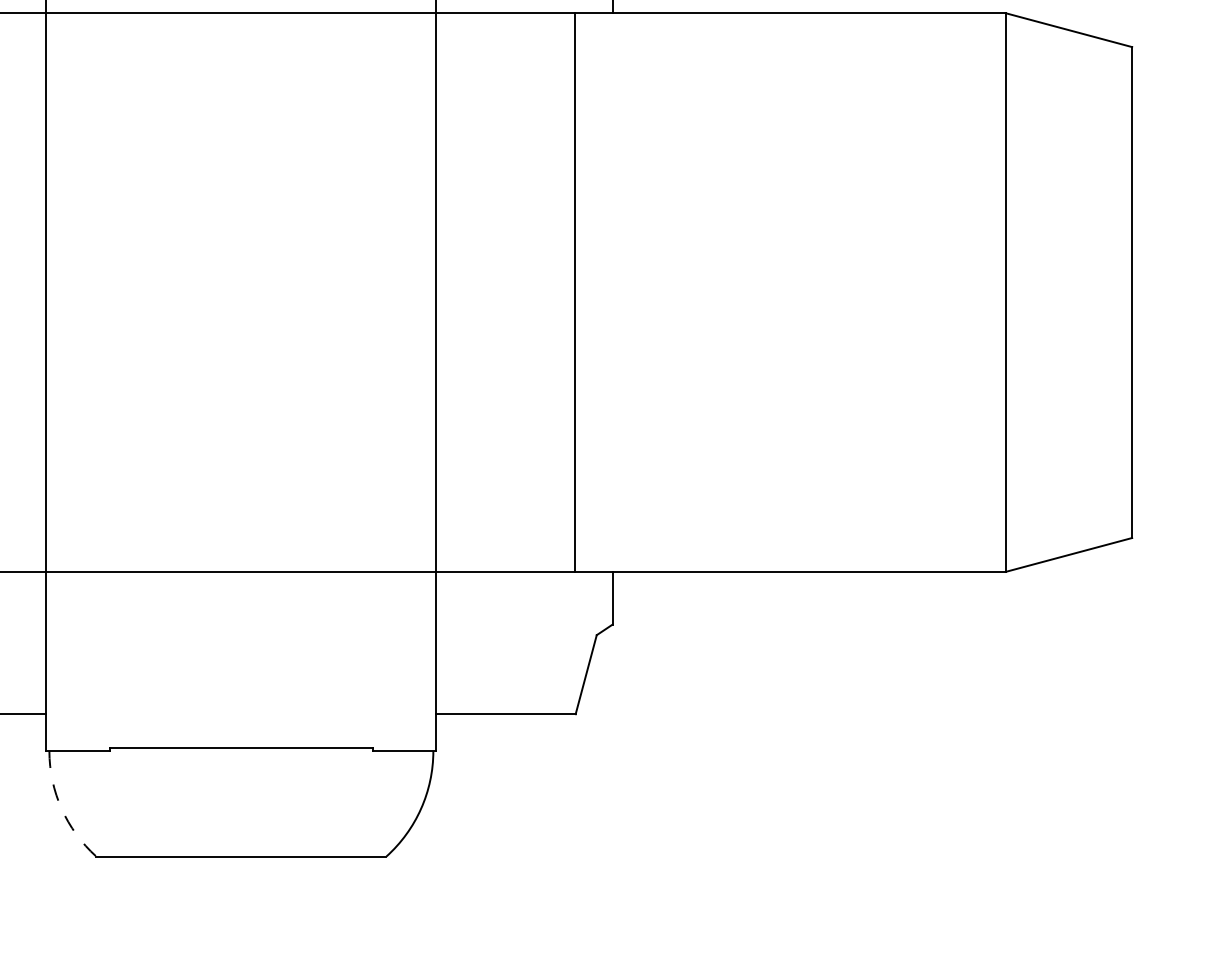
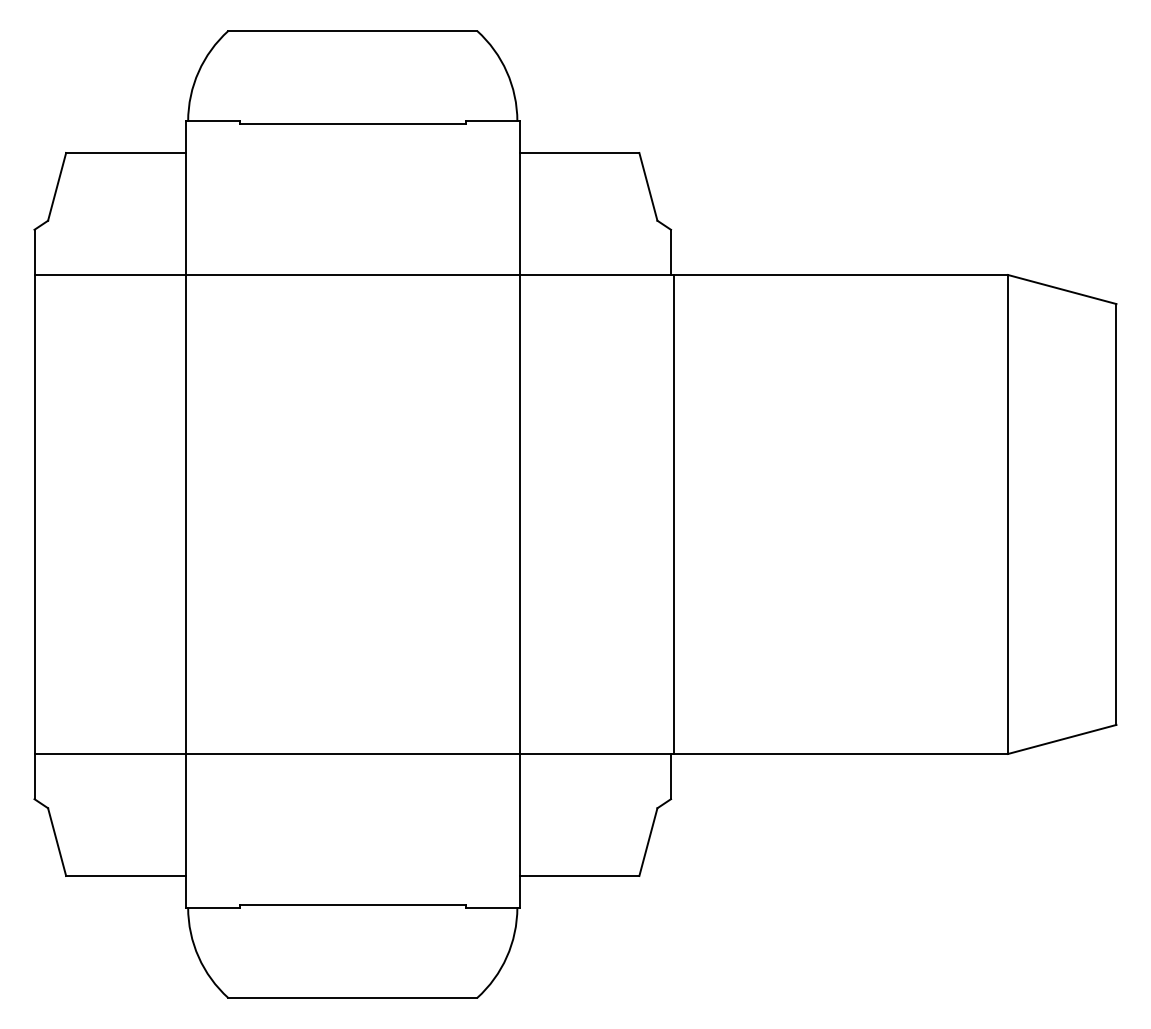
line: (574, 292) -> (673, 514), moved
arc: (61, 809) -> (198, 957), dashed -> solid

